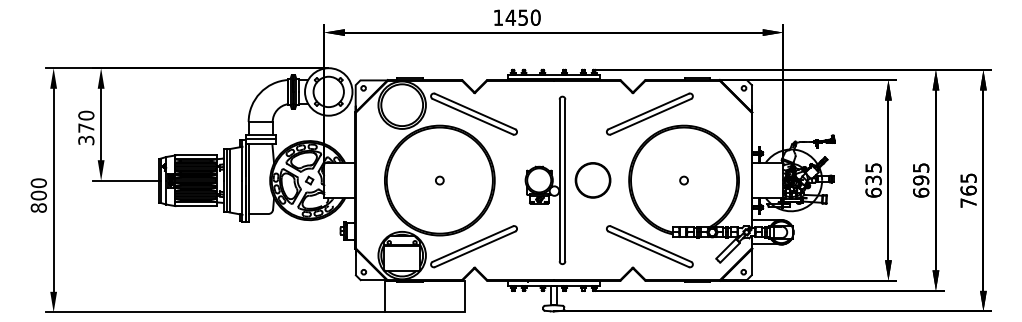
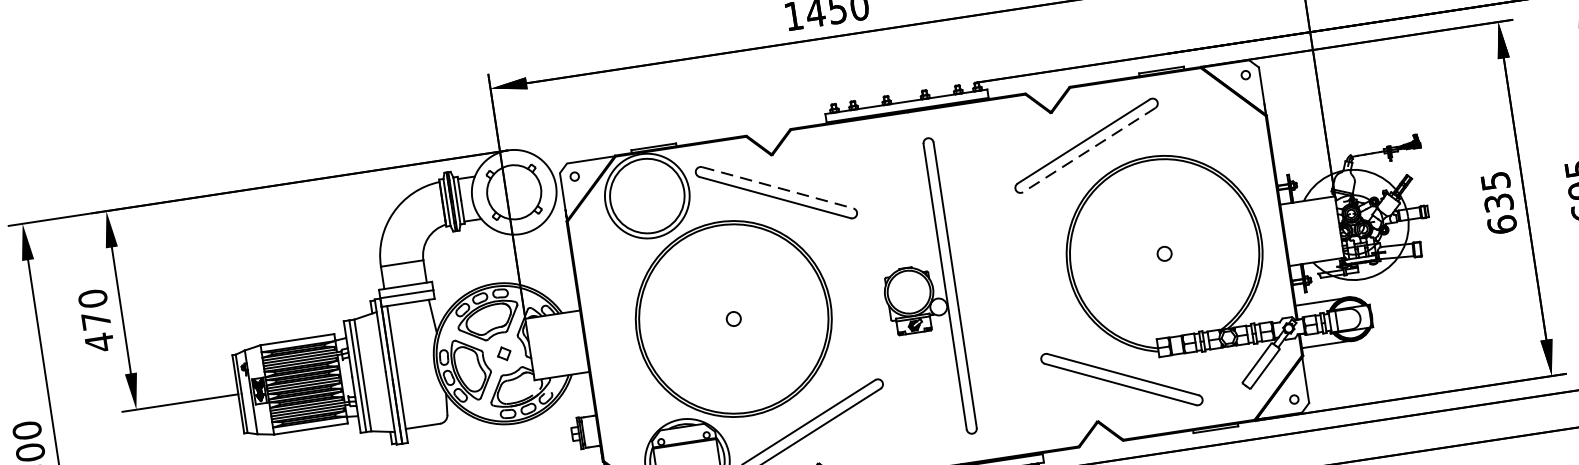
line: (475, 111) -> (778, 187), solid -> dashed
line: (651, 116) -> (1090, 149), solid -> dashed
text: (86, 140) -> (99, 342), 370 -> 470
part: (592, 180) -> (1003, 278), removed

